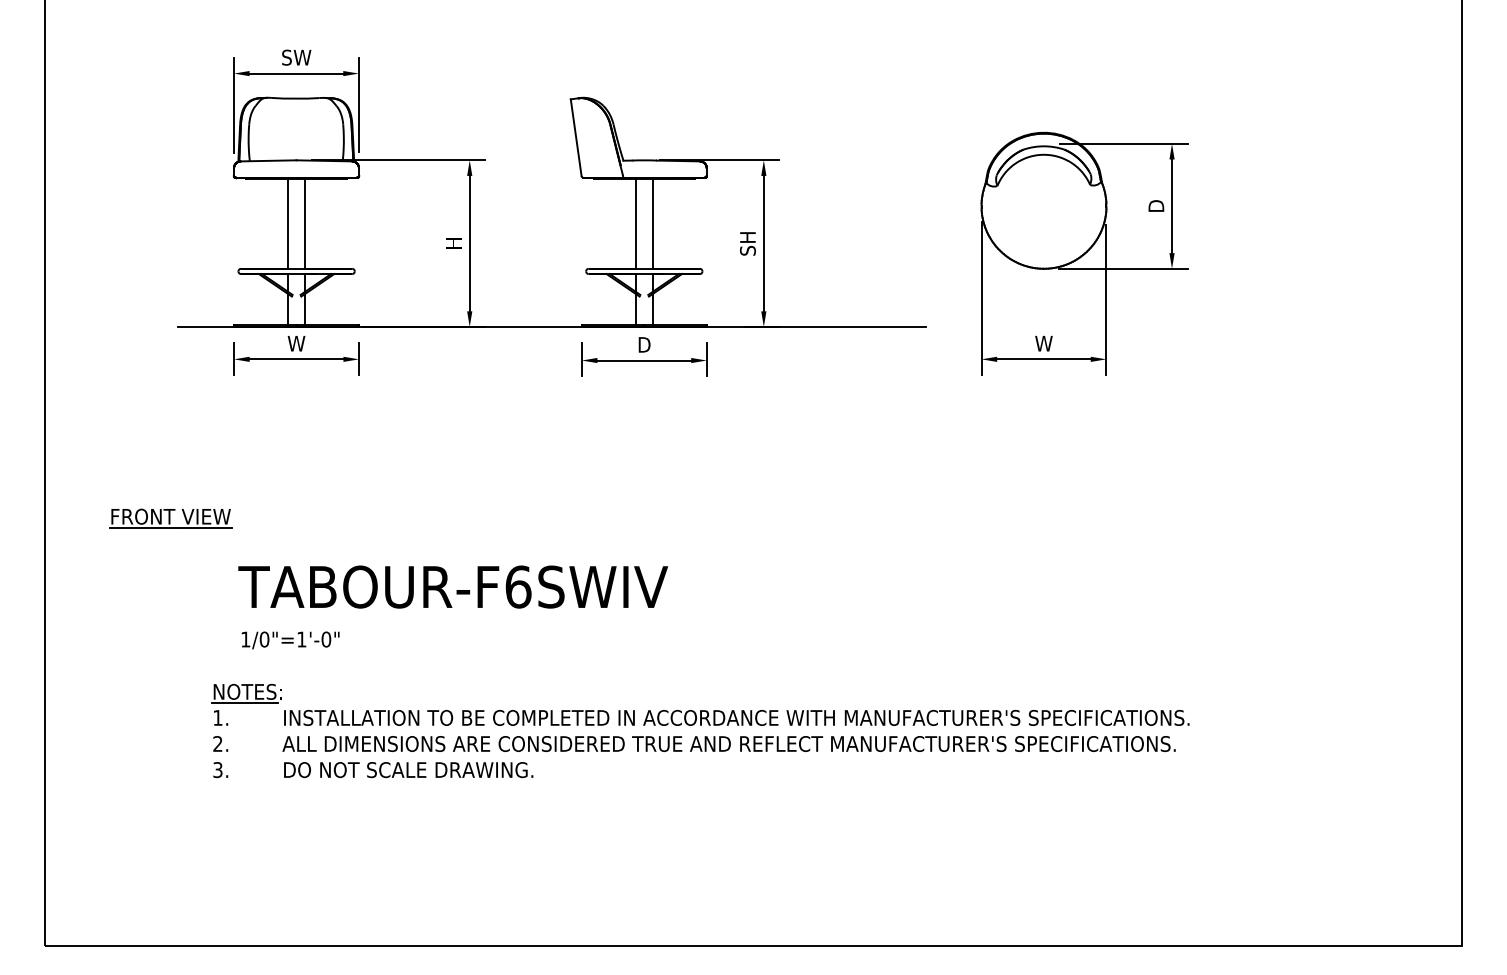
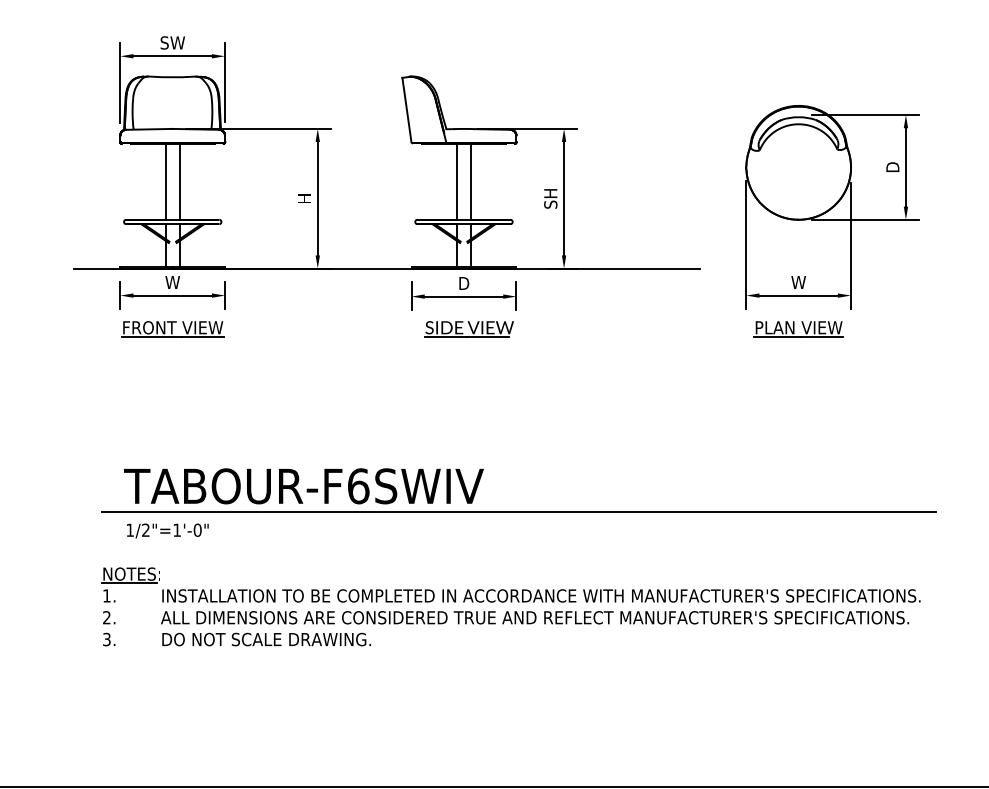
part: (649, 399) -> (468, 329), added
part: (1043, 399) -> (798, 329), added
part: (170, 518) -> (172, 329), moved
line: (709, 617) -> (518, 511), added
text: (264, 639) -> (145, 530), 1/0"=1'-0" -> 1/2"=1'-0"

